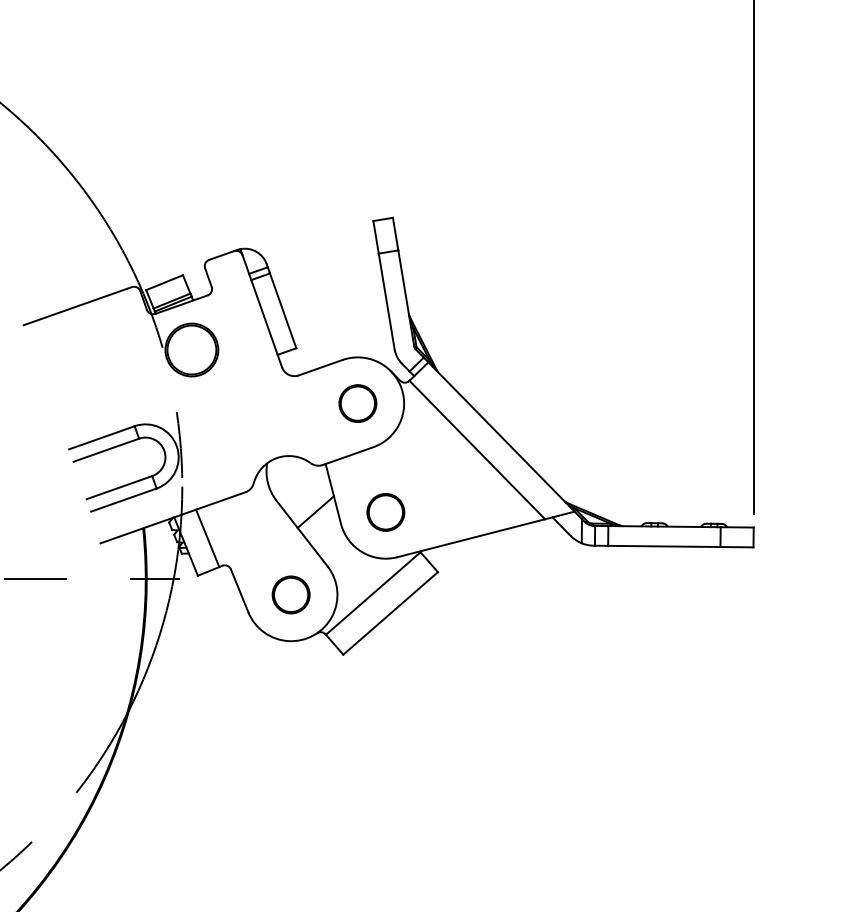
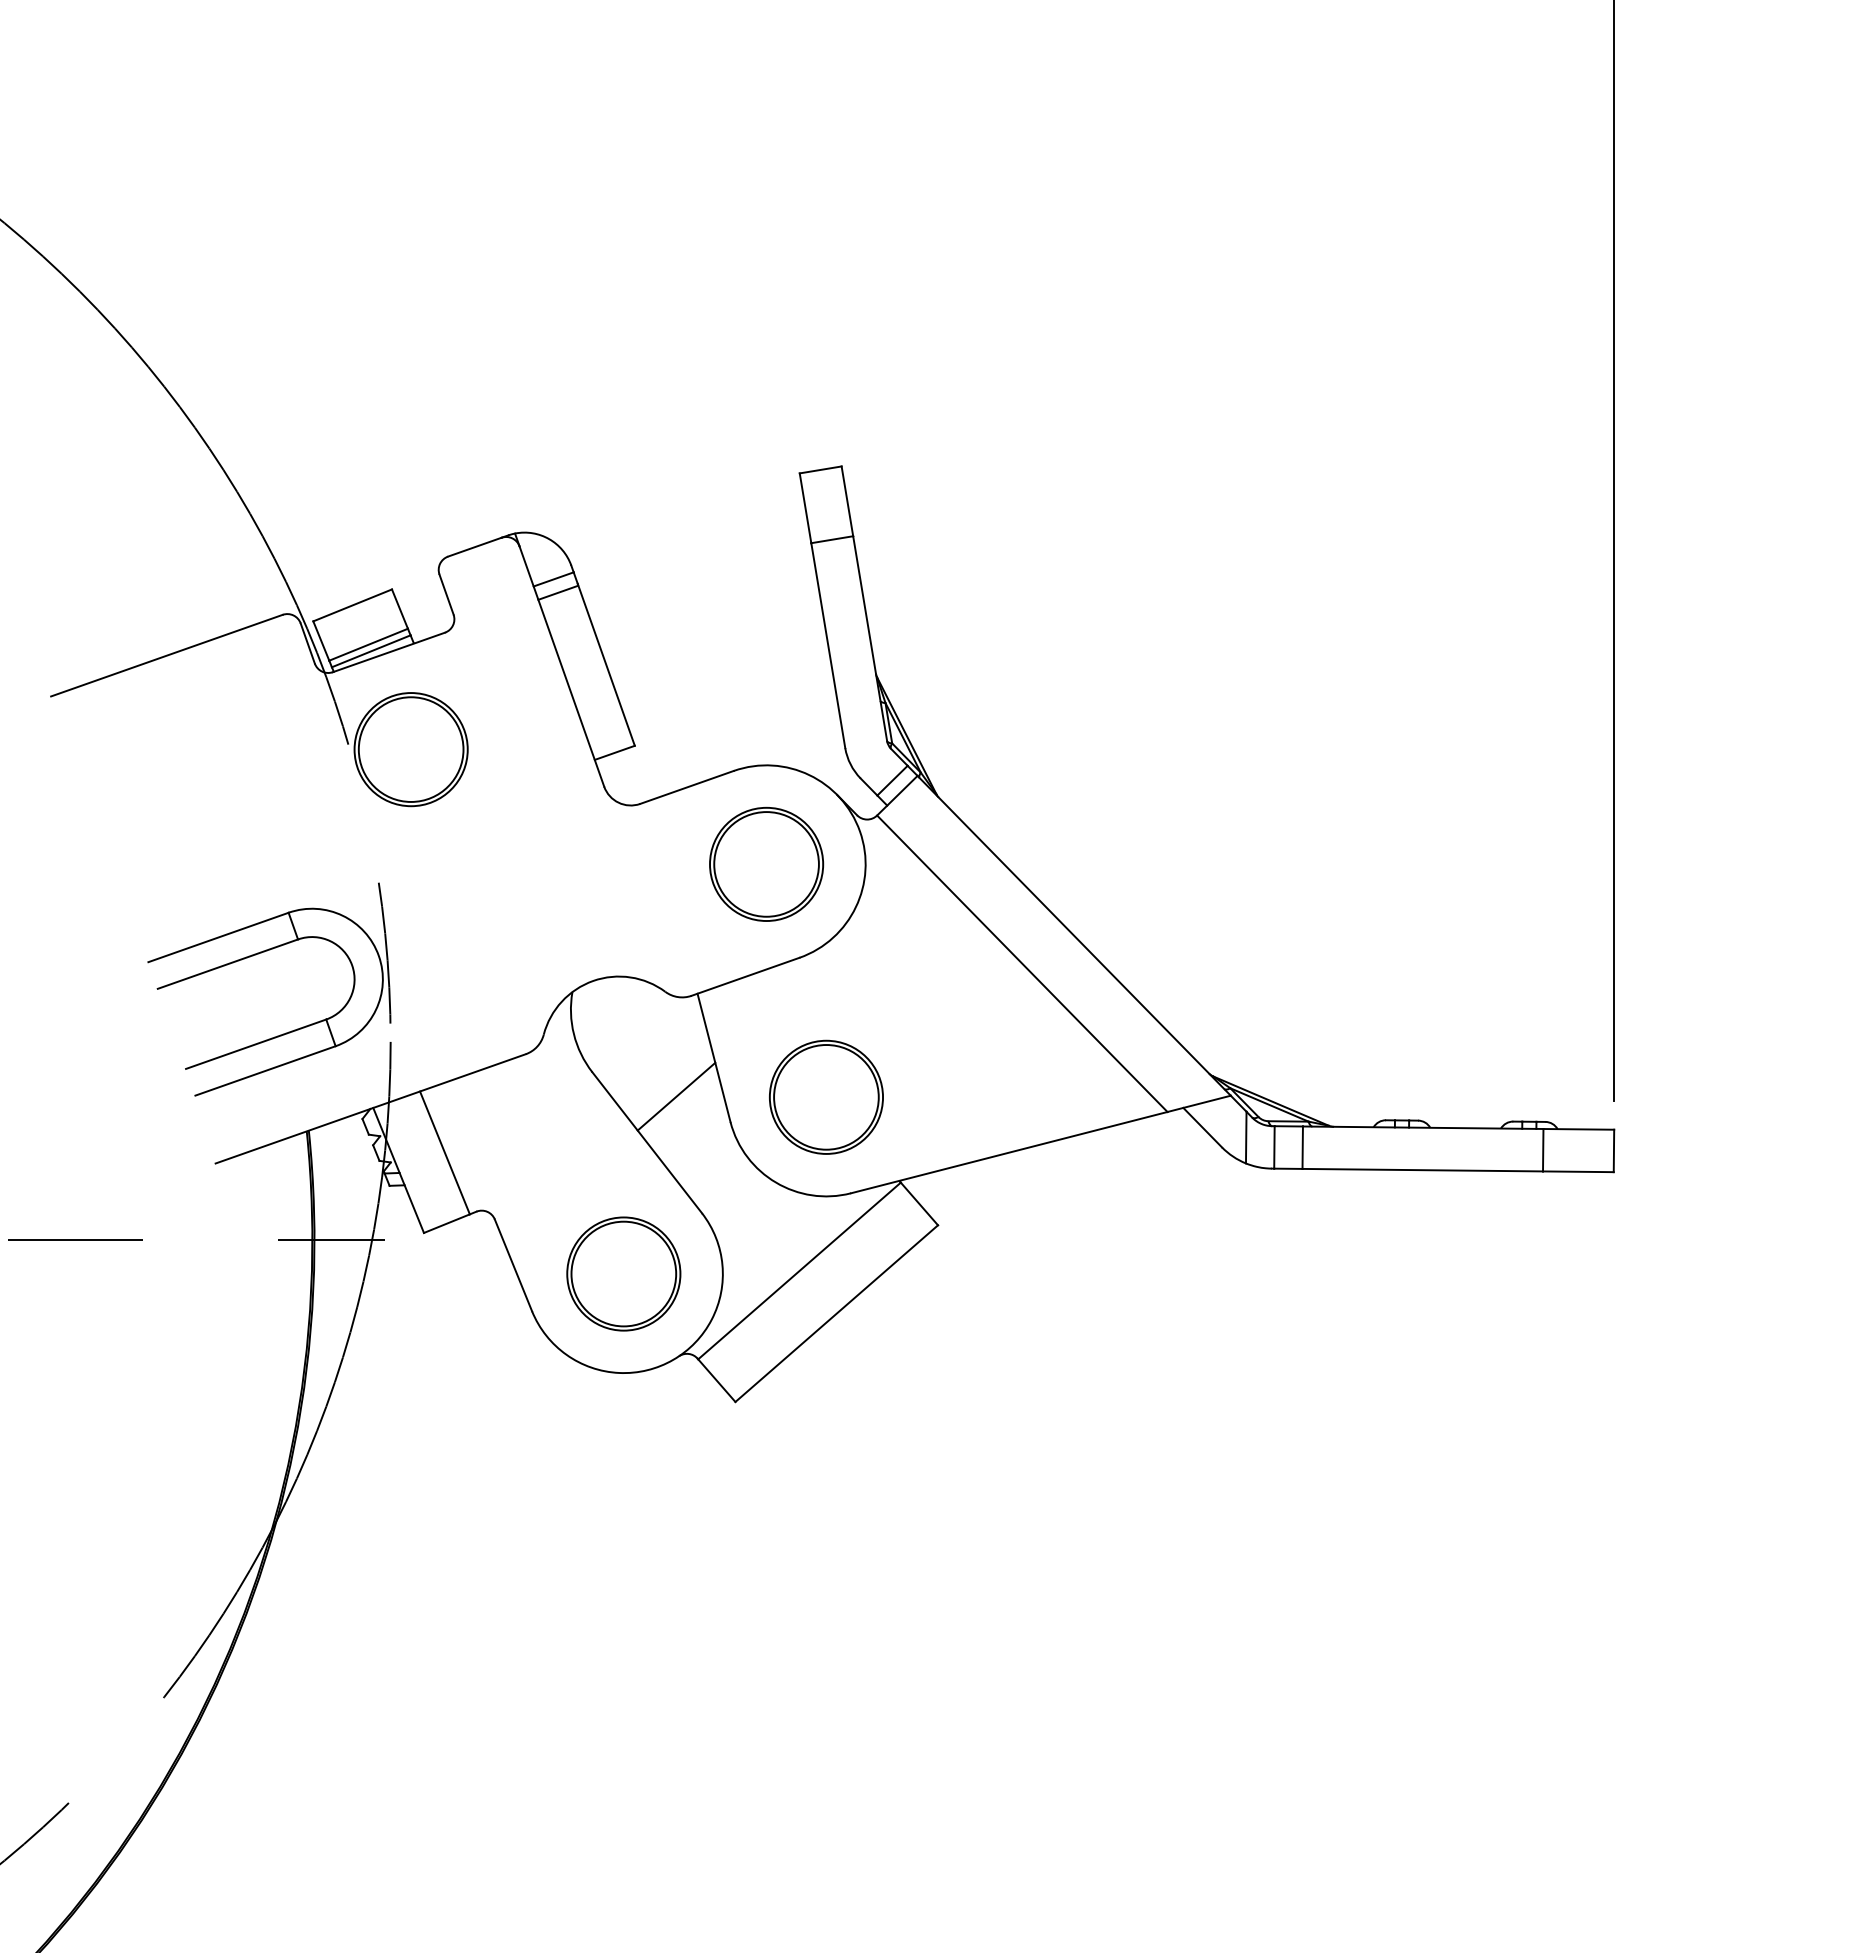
part: (357, 403) -> (765, 864), size x1.43
part: (385, 512) -> (825, 1097), size x1.43
part: (290, 594) -> (622, 1273), size x1.43

